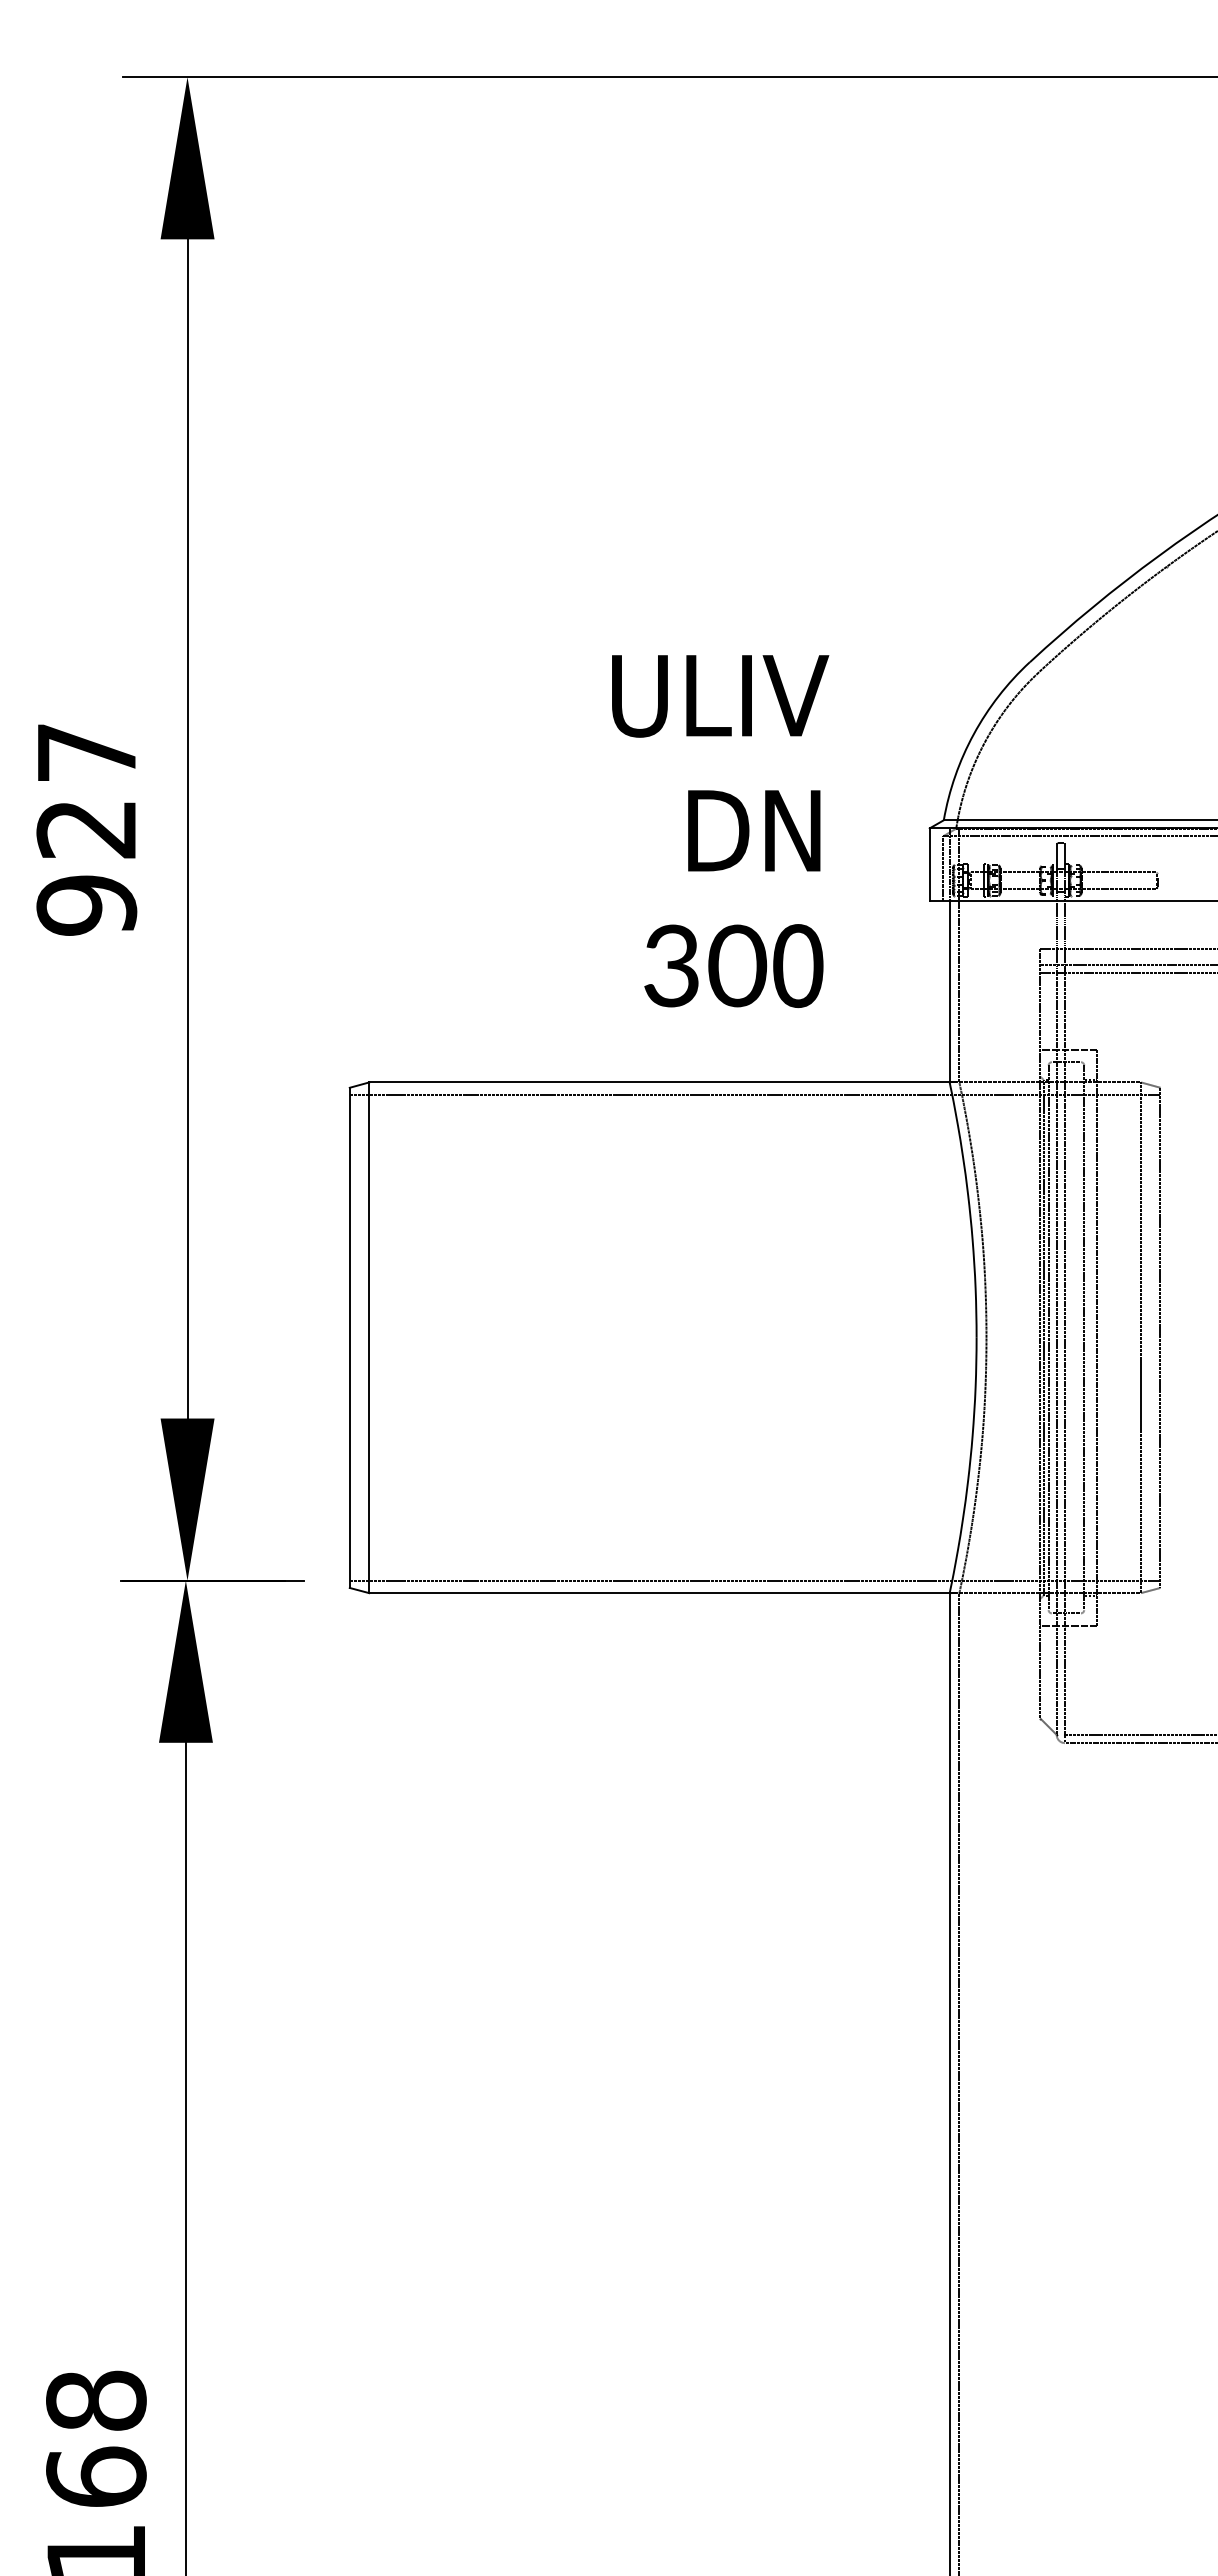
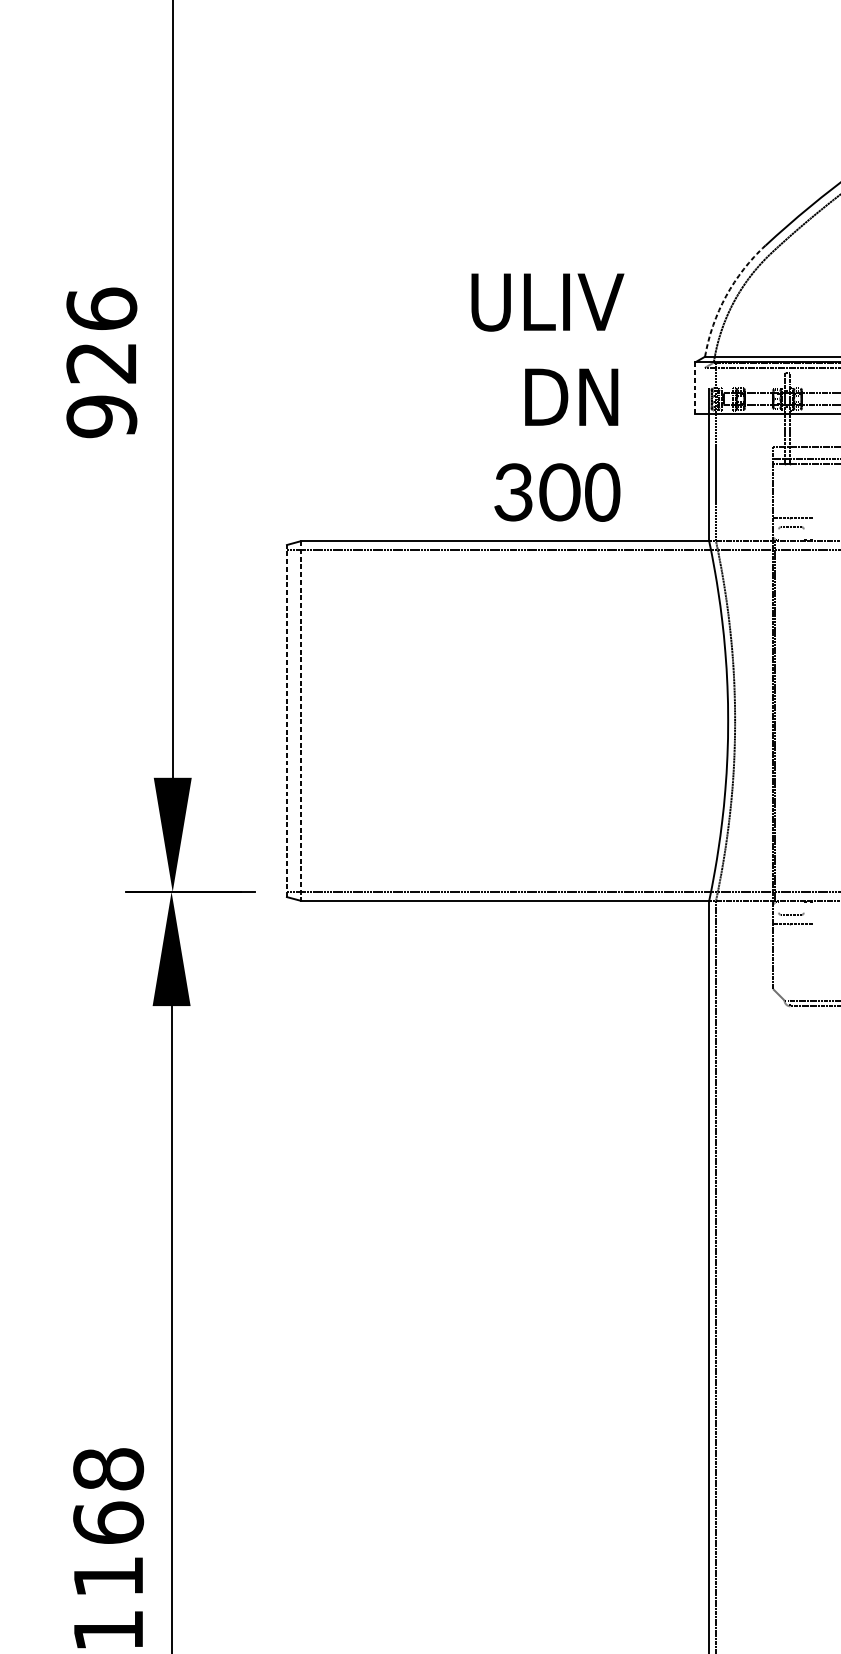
arc: (973, 734) -> (725, 296), solid -> dashed
text: (86, 752) -> (101, 309), 927 -> 926
text: (720, 831) -> (547, 397), moved
line: (929, 864) -> (695, 387), solid -> dashed
line: (943, 868) -> (704, 390), removed
line: (349, 1337) -> (286, 720), solid -> dashed
line: (1048, 1337) -> (778, 720), removed
line: (1084, 1337) -> (804, 720), removed
line: (1097, 1337) -> (813, 720), removed
line: (369, 1338) -> (300, 721), solid -> dashed
line: (1056, 1353) -> (784, 732), removed
line: (1064, 1353) -> (790, 732), removed

